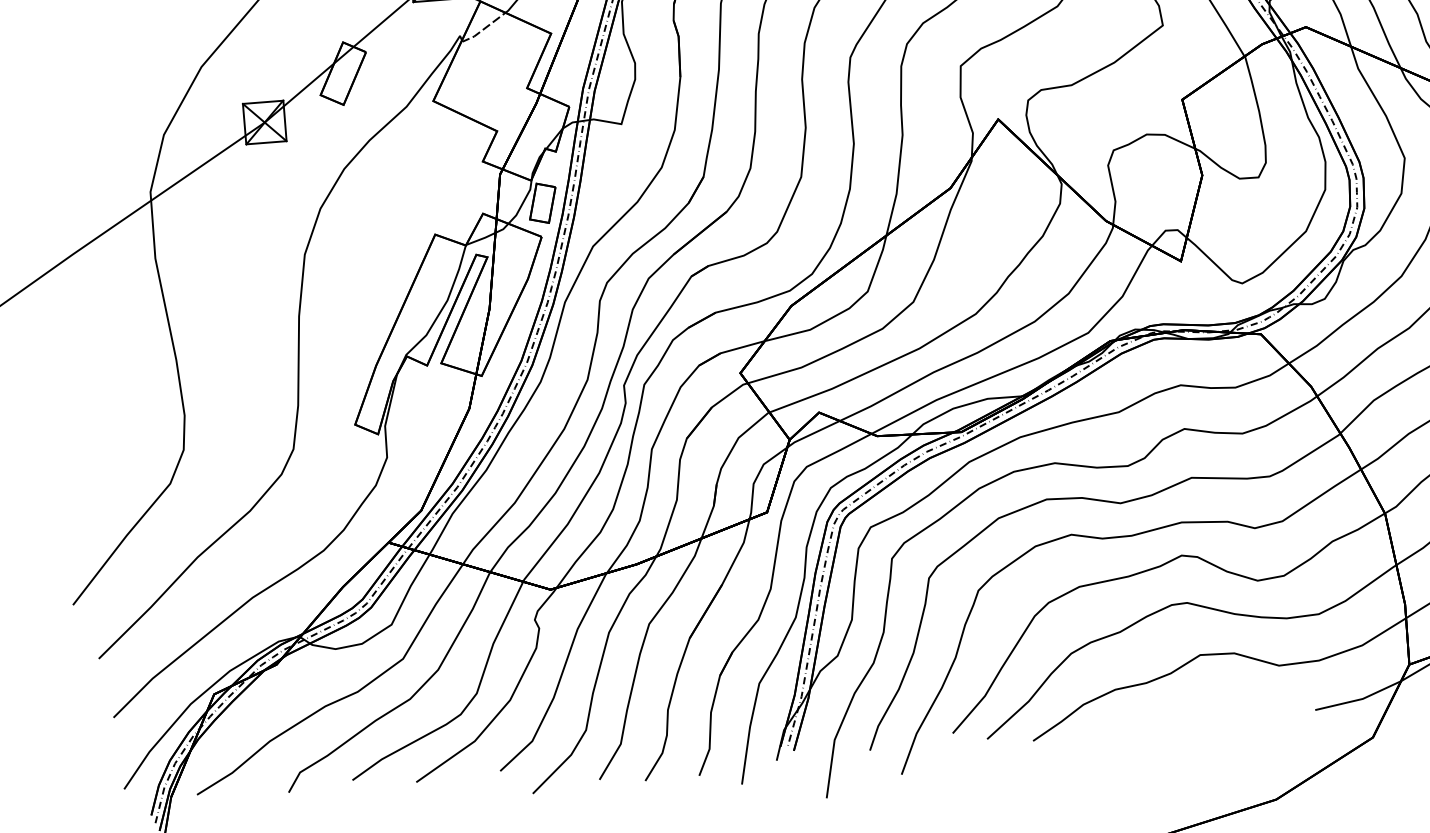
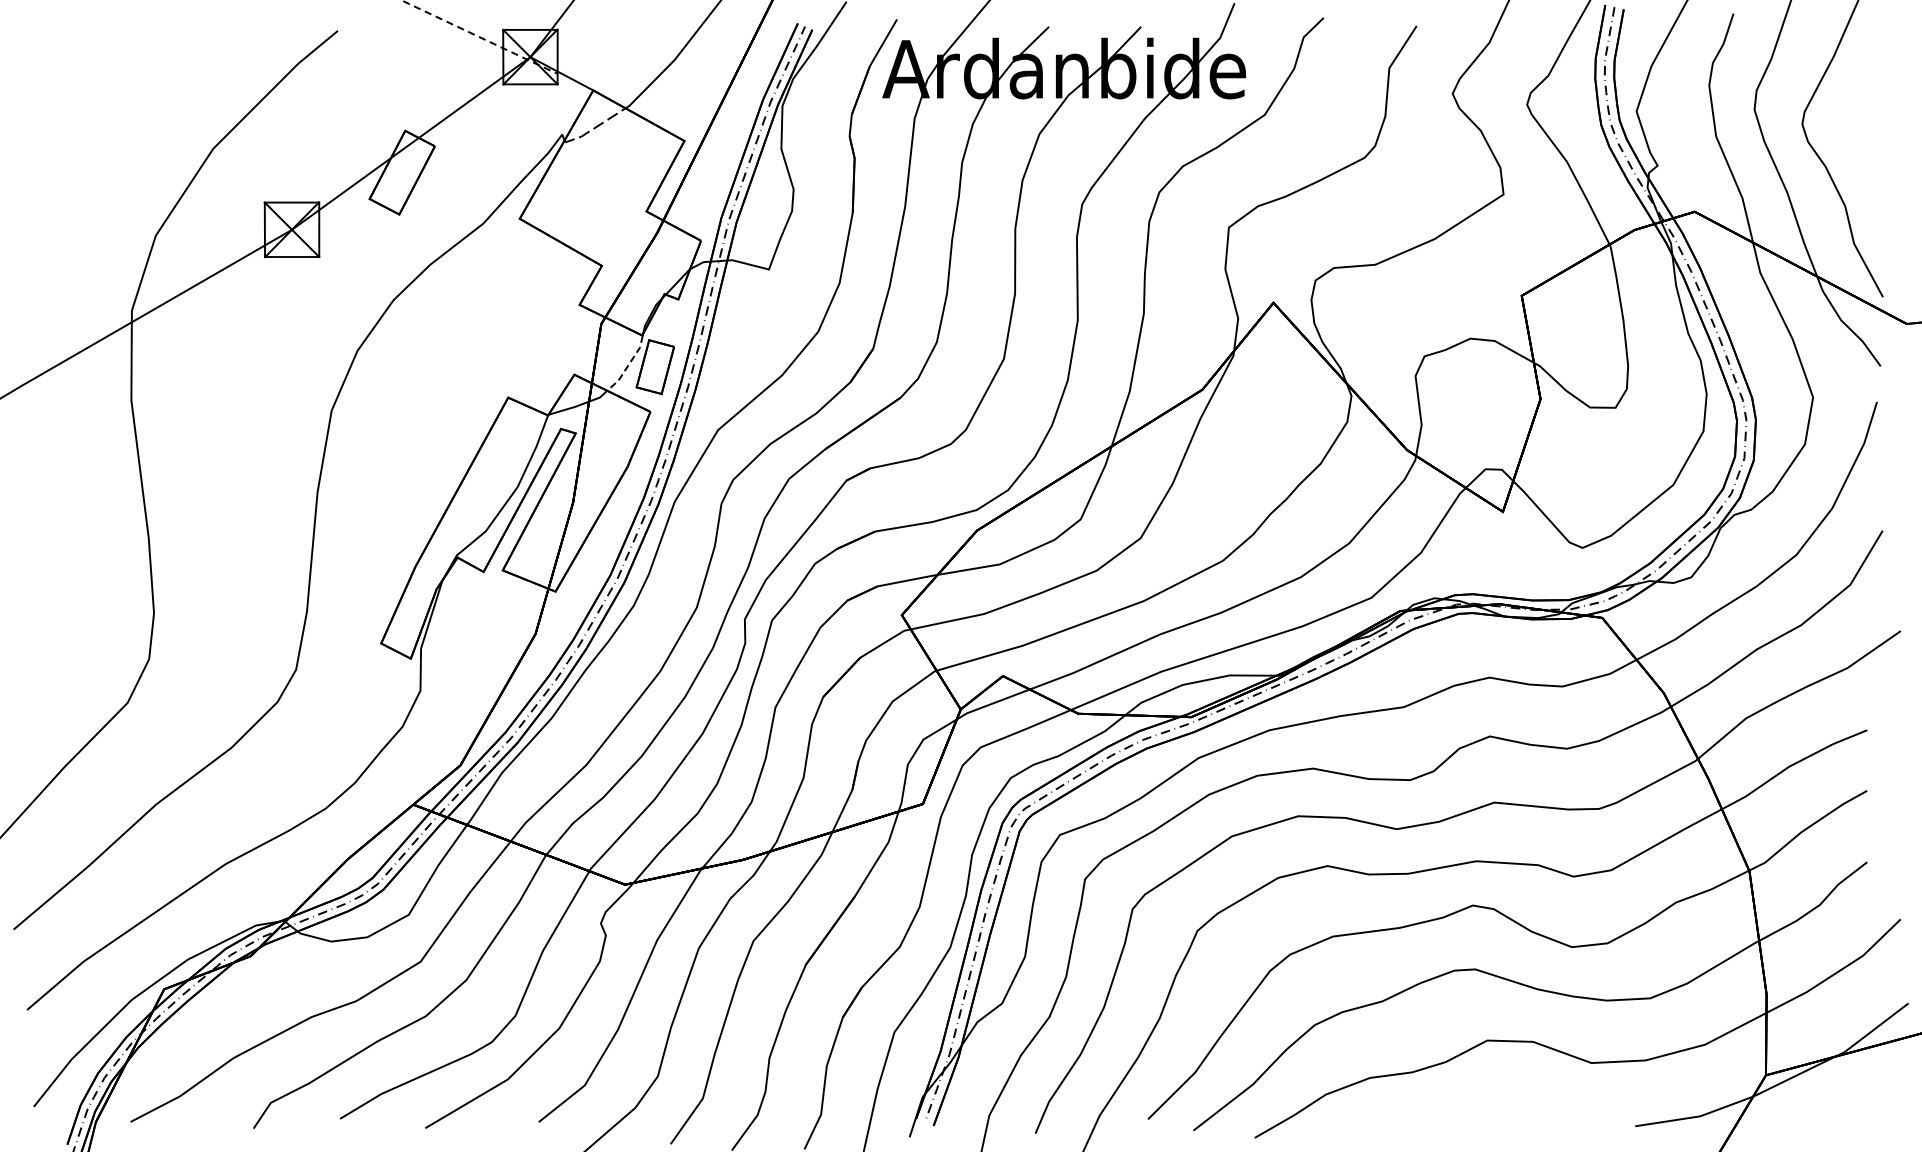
line: (522, 203) -> (628, 365), solid -> dashed

